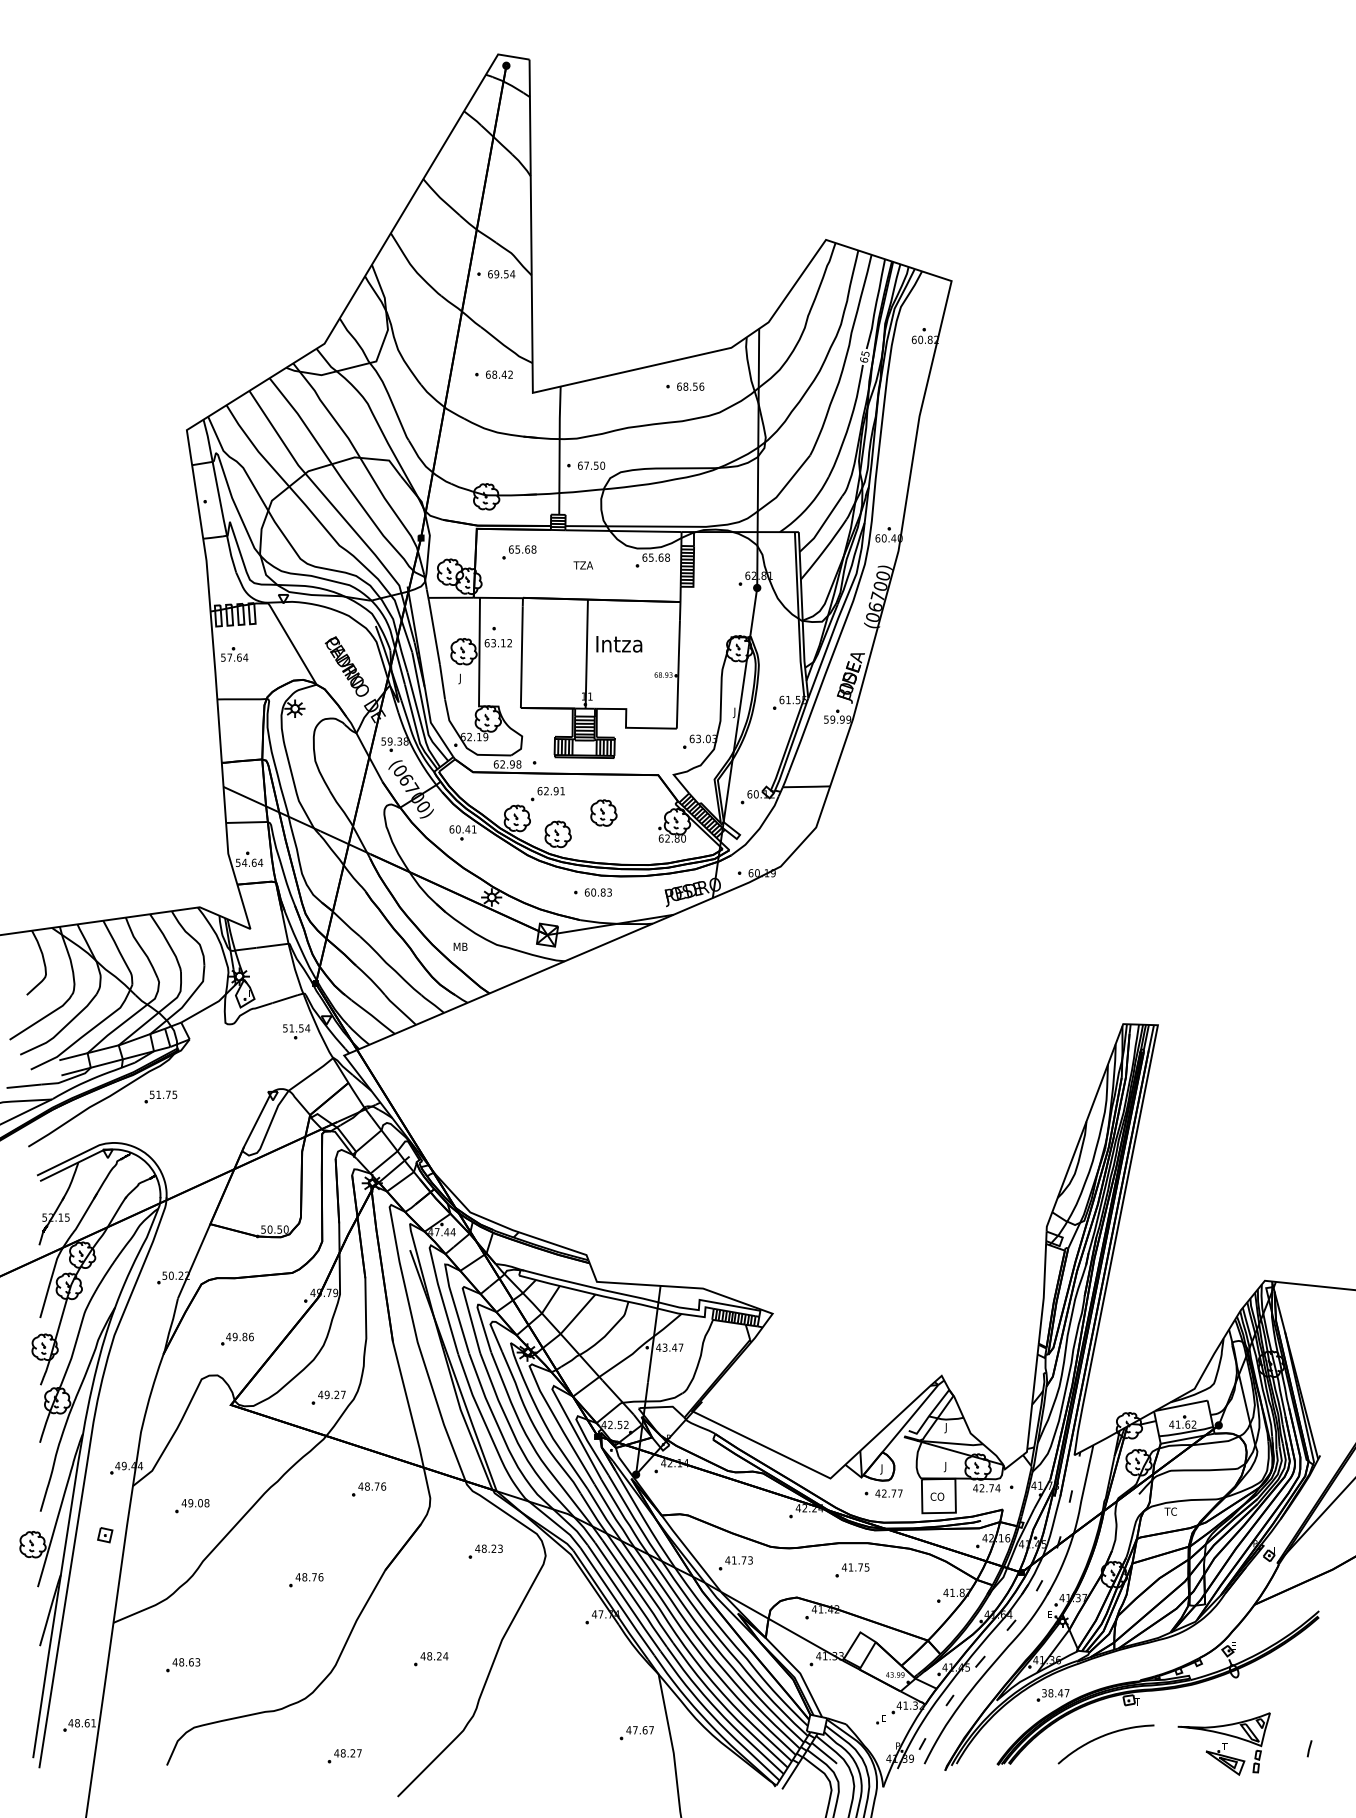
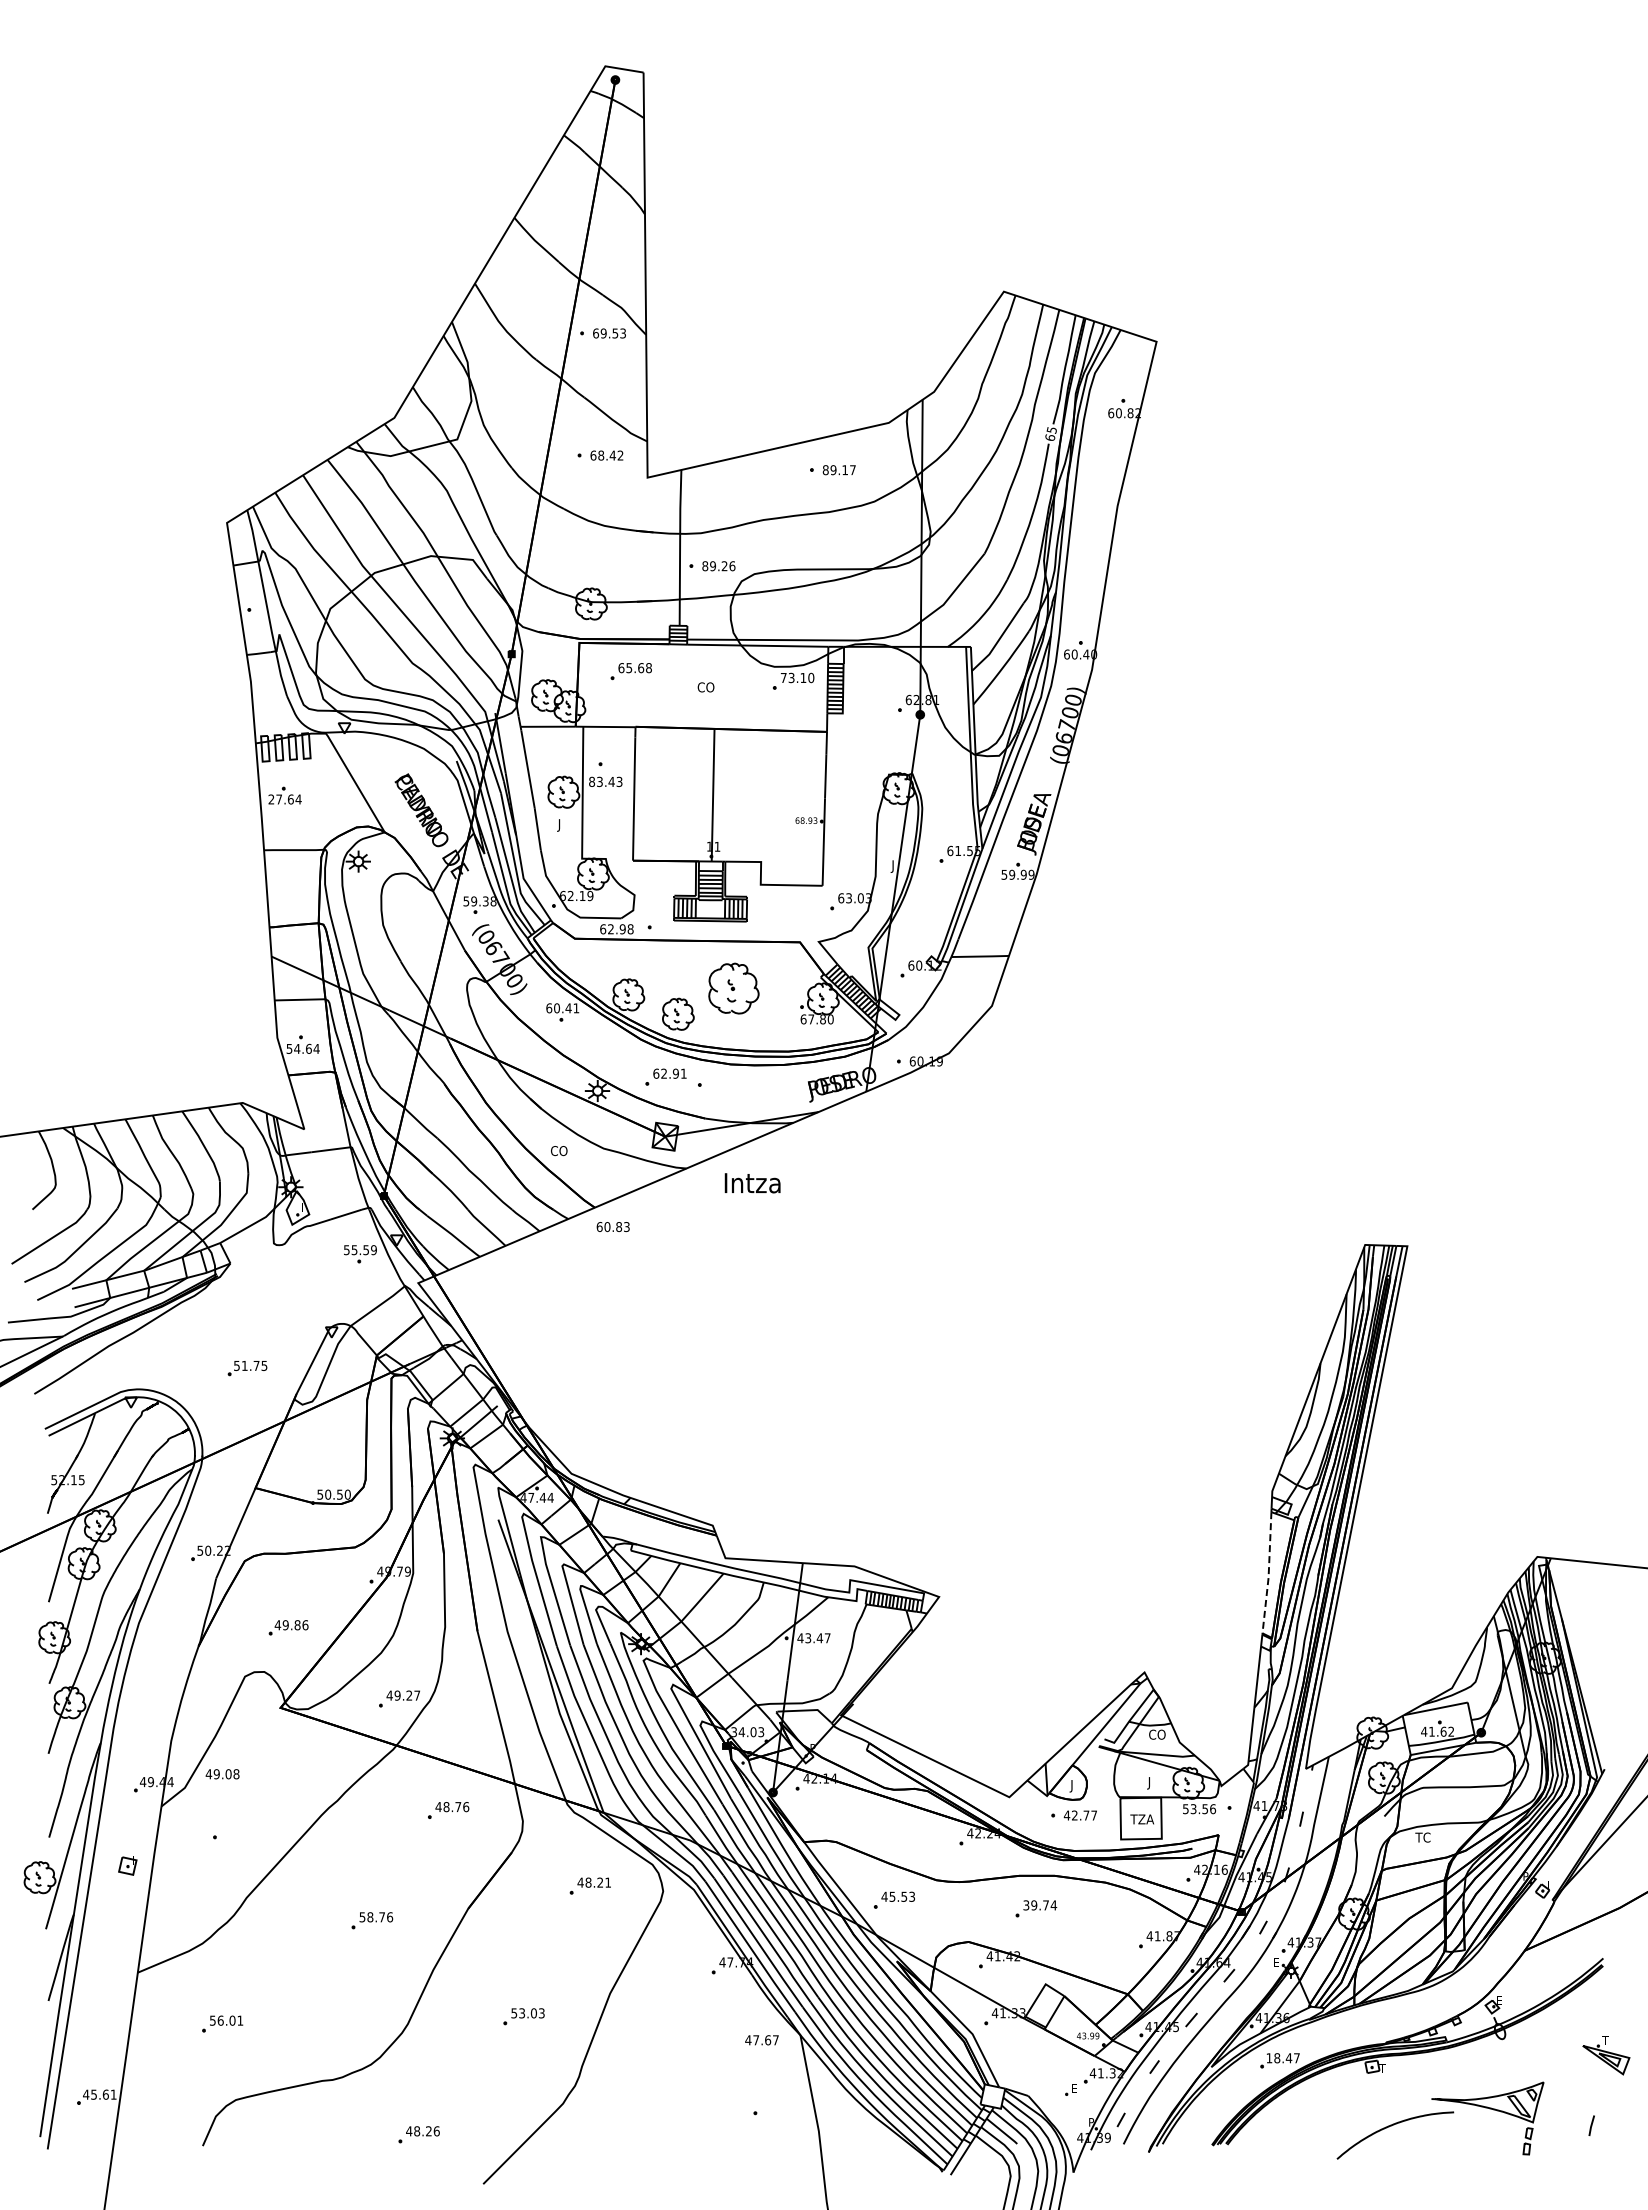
text: (513, 274) -> (623, 333), 69.54 -> 69.53
text: (689, 386) -> (838, 470), 68.56 -> 89.17
text: (591, 465) -> (718, 566), 67.50 -> 89.26
text: (656, 557) -> (797, 677), 65.68 -> 73.10
text: (582, 565) -> (708, 687), TZA -> CO
text: (498, 642) -> (605, 781), 63.12 -> 83.43
text: (619, 644) -> (752, 1183), moved
text: (223, 657) -> (271, 799), 57.64 -> 27.64
part: (547, 793) -> (665, 1076), moved
part: (603, 812) -> (733, 987), size x1.6
text: (667, 838) -> (811, 1019), 62.80 -> 67.80
text: (597, 892) -> (612, 1227), moved
text: (460, 947) -> (559, 1151), MB -> CO
text: (299, 1028) -> (364, 1250), 51.54 -> 55.59
part: (160, 1096) -> (247, 1368), moved
line: (1043, 1295) -> (1268, 1574), solid -> dashed
text: (615, 1425) -> (747, 1732), 42.52 -> 34.03
text: (951, 1427) -> (1156, 1735), J -> CO
text: (986, 1488) -> (1199, 1809), 42.74 -> 53.56
text: (940, 1496) -> (1142, 1819), CO -> TZA
text: (195, 1503) -> (222, 1774), moved
text: (500, 1548) -> (608, 1882), 48.23 -> 48.21
text: (739, 1560) -> (898, 1896), 41.73 -> 45.53
text: (856, 1567) -> (1040, 1905), 41.75 -> 39.74
text: (298, 1577) -> (362, 1917), 48.76 -> 58.76
text: (434, 1656) -> (527, 2013), 48.24 -> 53.03
text: (186, 1662) -> (226, 2020), 48.63 -> 56.01
text: (1044, 1693) -> (1269, 2058), 38.47 -> 18.47
text: (77, 1723) -> (94, 2094), 48.61 -> 45.61
text: (639, 1730) -> (761, 2040), moved
curve: (1102, 1737) -> (1391, 2126), moved
text: (359, 1753) -> (436, 2131), 48.27 -> 48.26
part: (1225, 1759) -> (1606, 2055), moved

